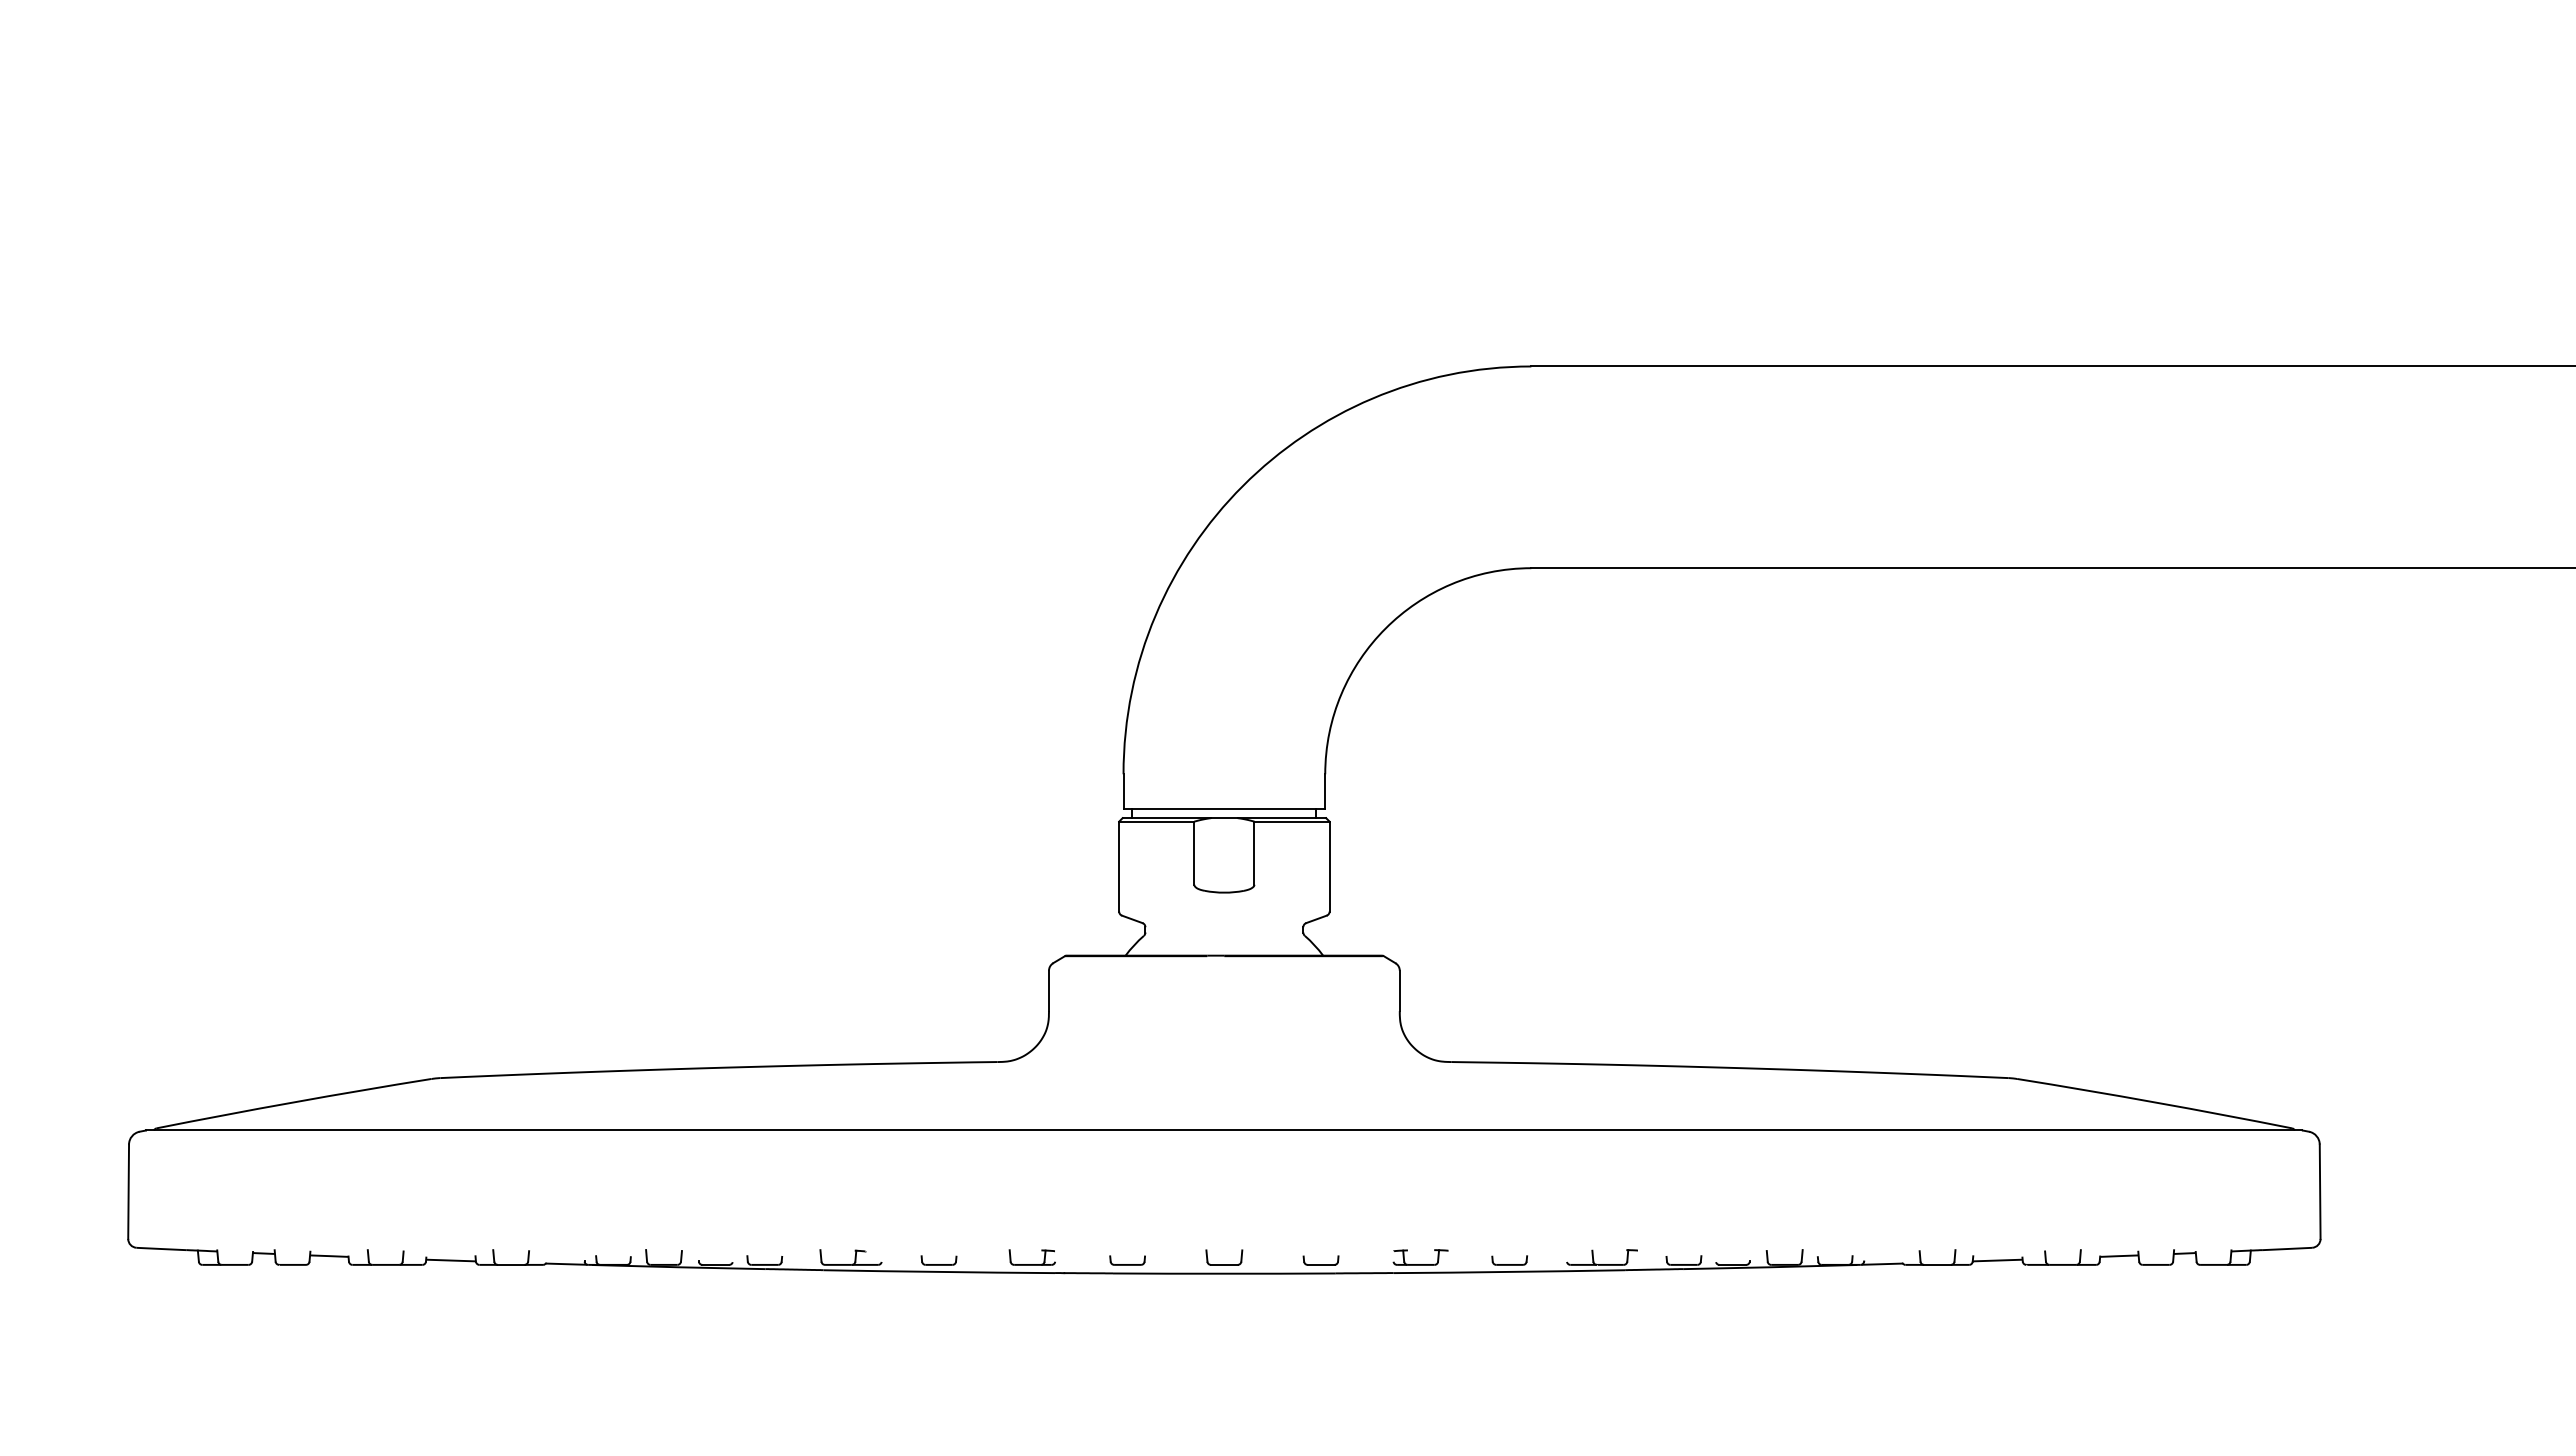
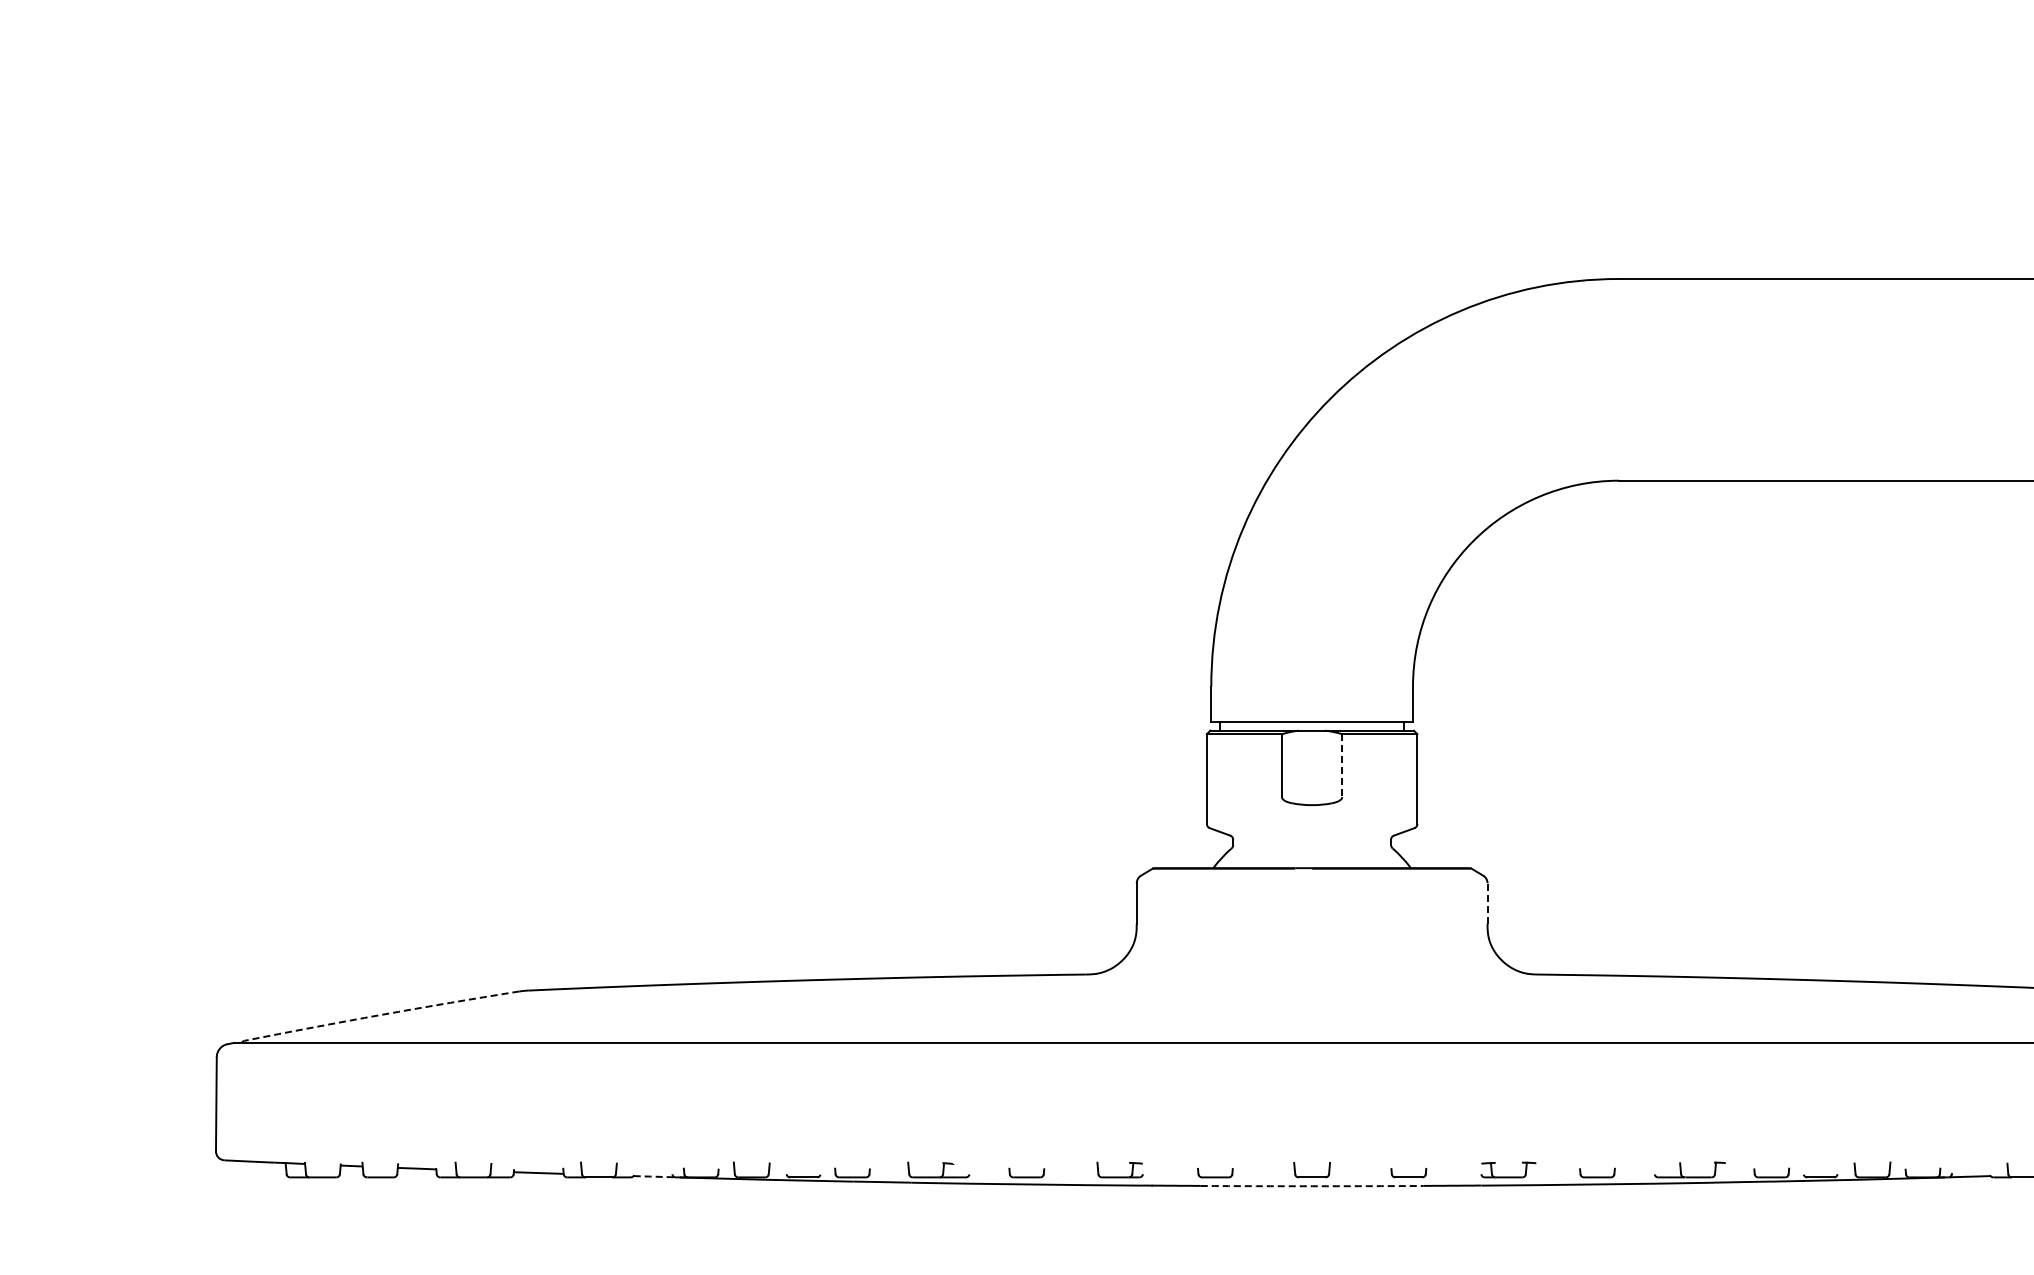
line: (1254, 853) -> (1342, 766), solid -> dashed
line: (1399, 990) -> (1487, 903), solid -> dashed
arc: (293, 1102) -> (381, 1015), solid -> dashed
line: (565, 1264) -> (653, 1177), solid -> dashed
arc: (1224, 1273) -> (1312, 1186), solid -> dashed

